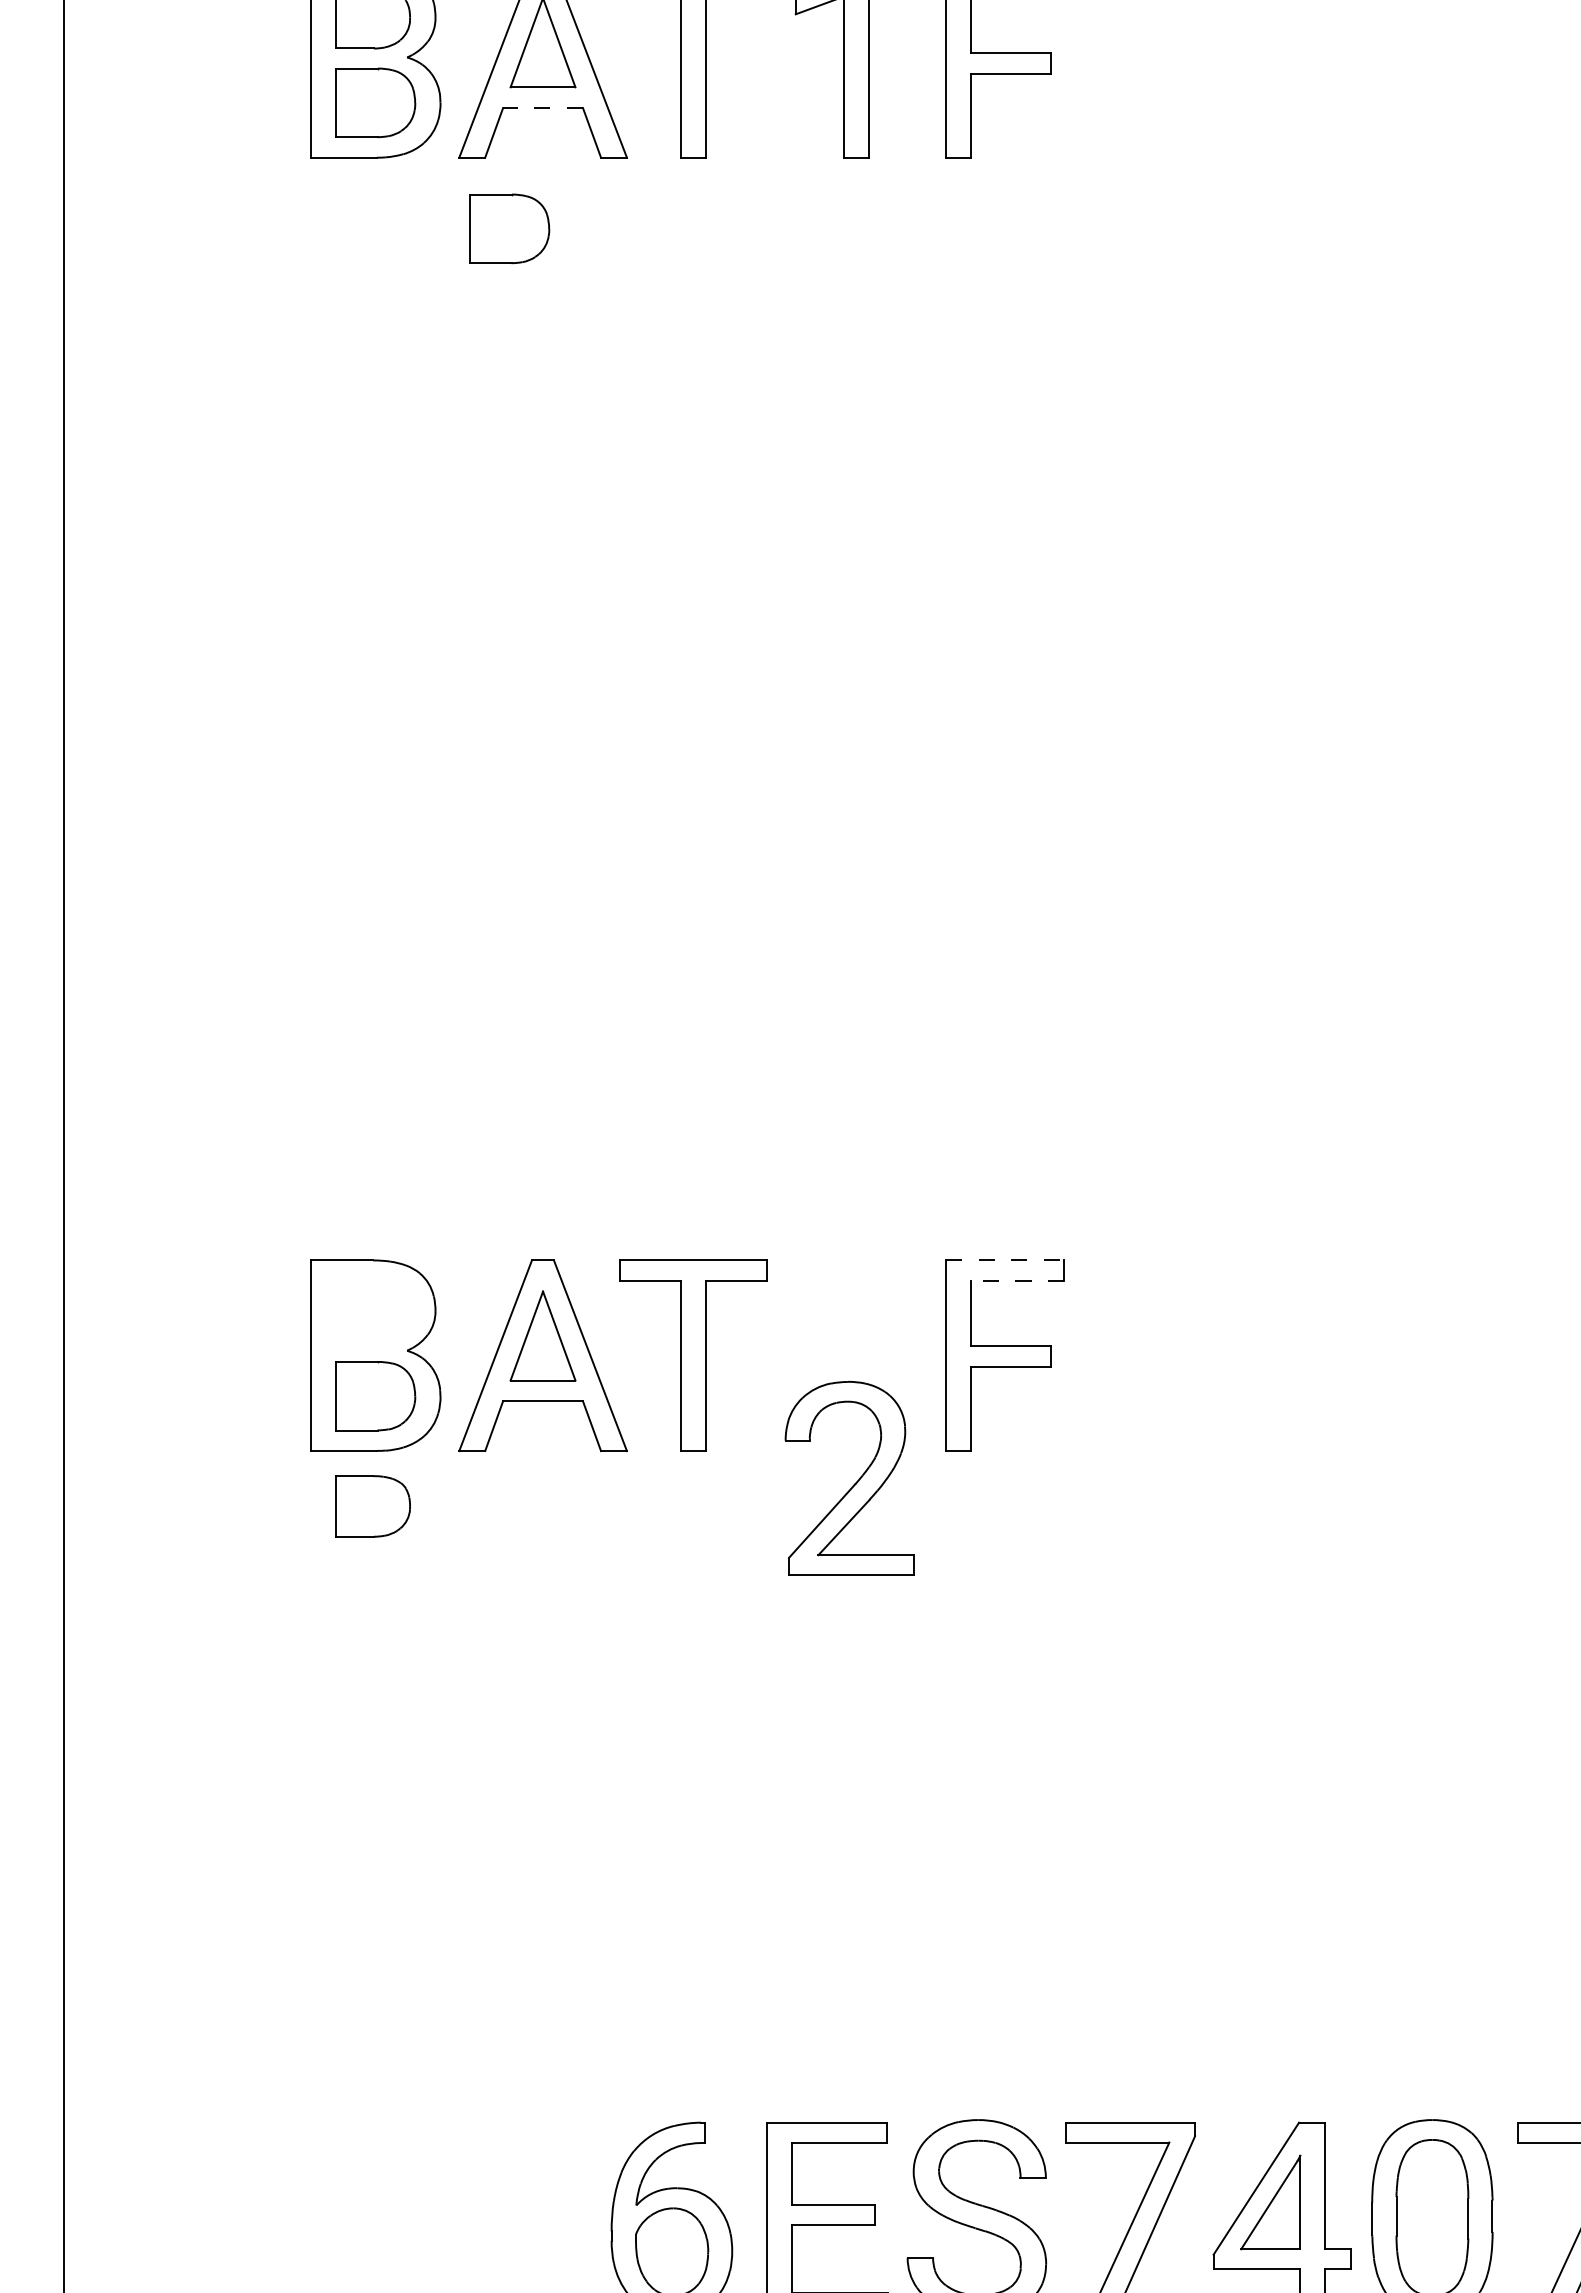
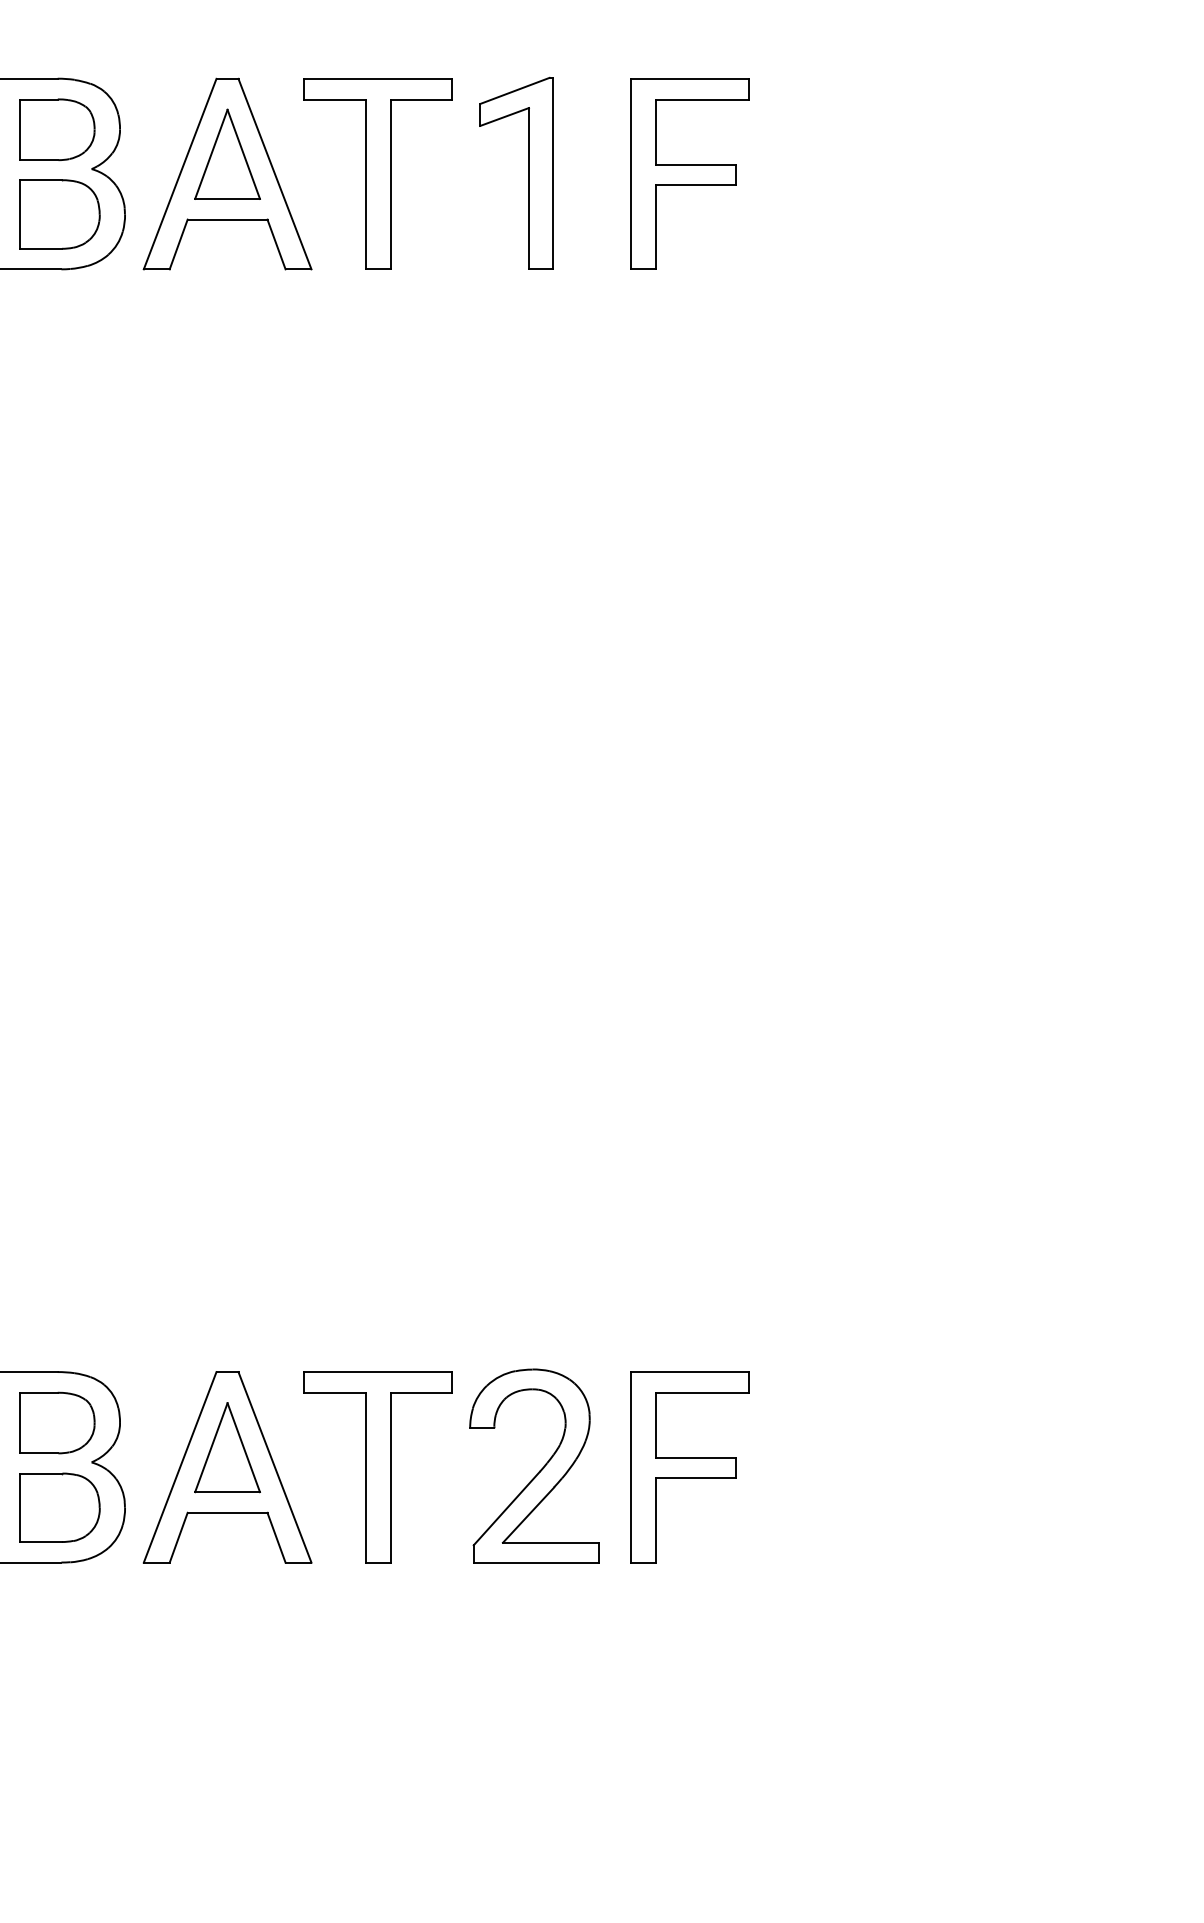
line: (543, 108) -> (228, 220), dashed -> solid
part: (509, 228) -> (194, 340), removed
line: (1005, 1260) -> (690, 1372), dashed -> solid
line: (1017, 1281) -> (702, 1393), dashed -> solid
part: (854, 1483) -> (539, 1471), moved
part: (372, 1506) -> (57, 1423), moved

